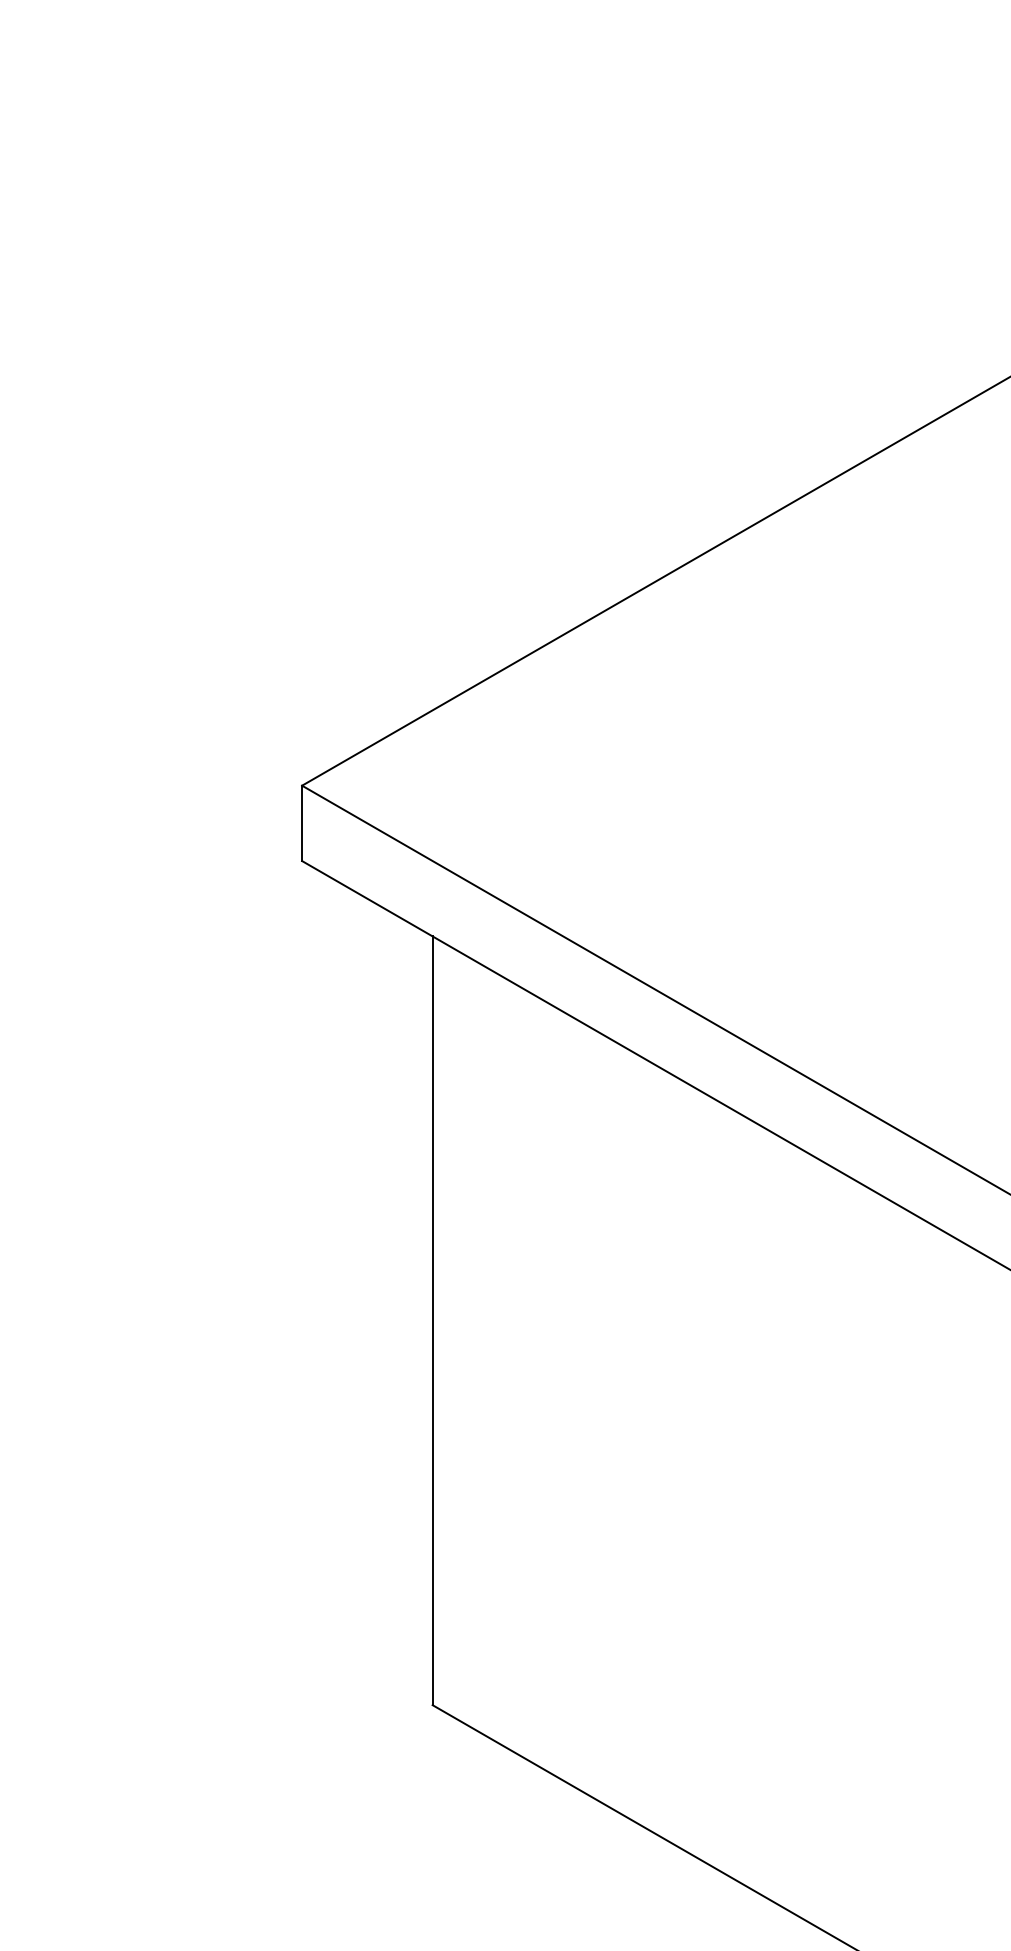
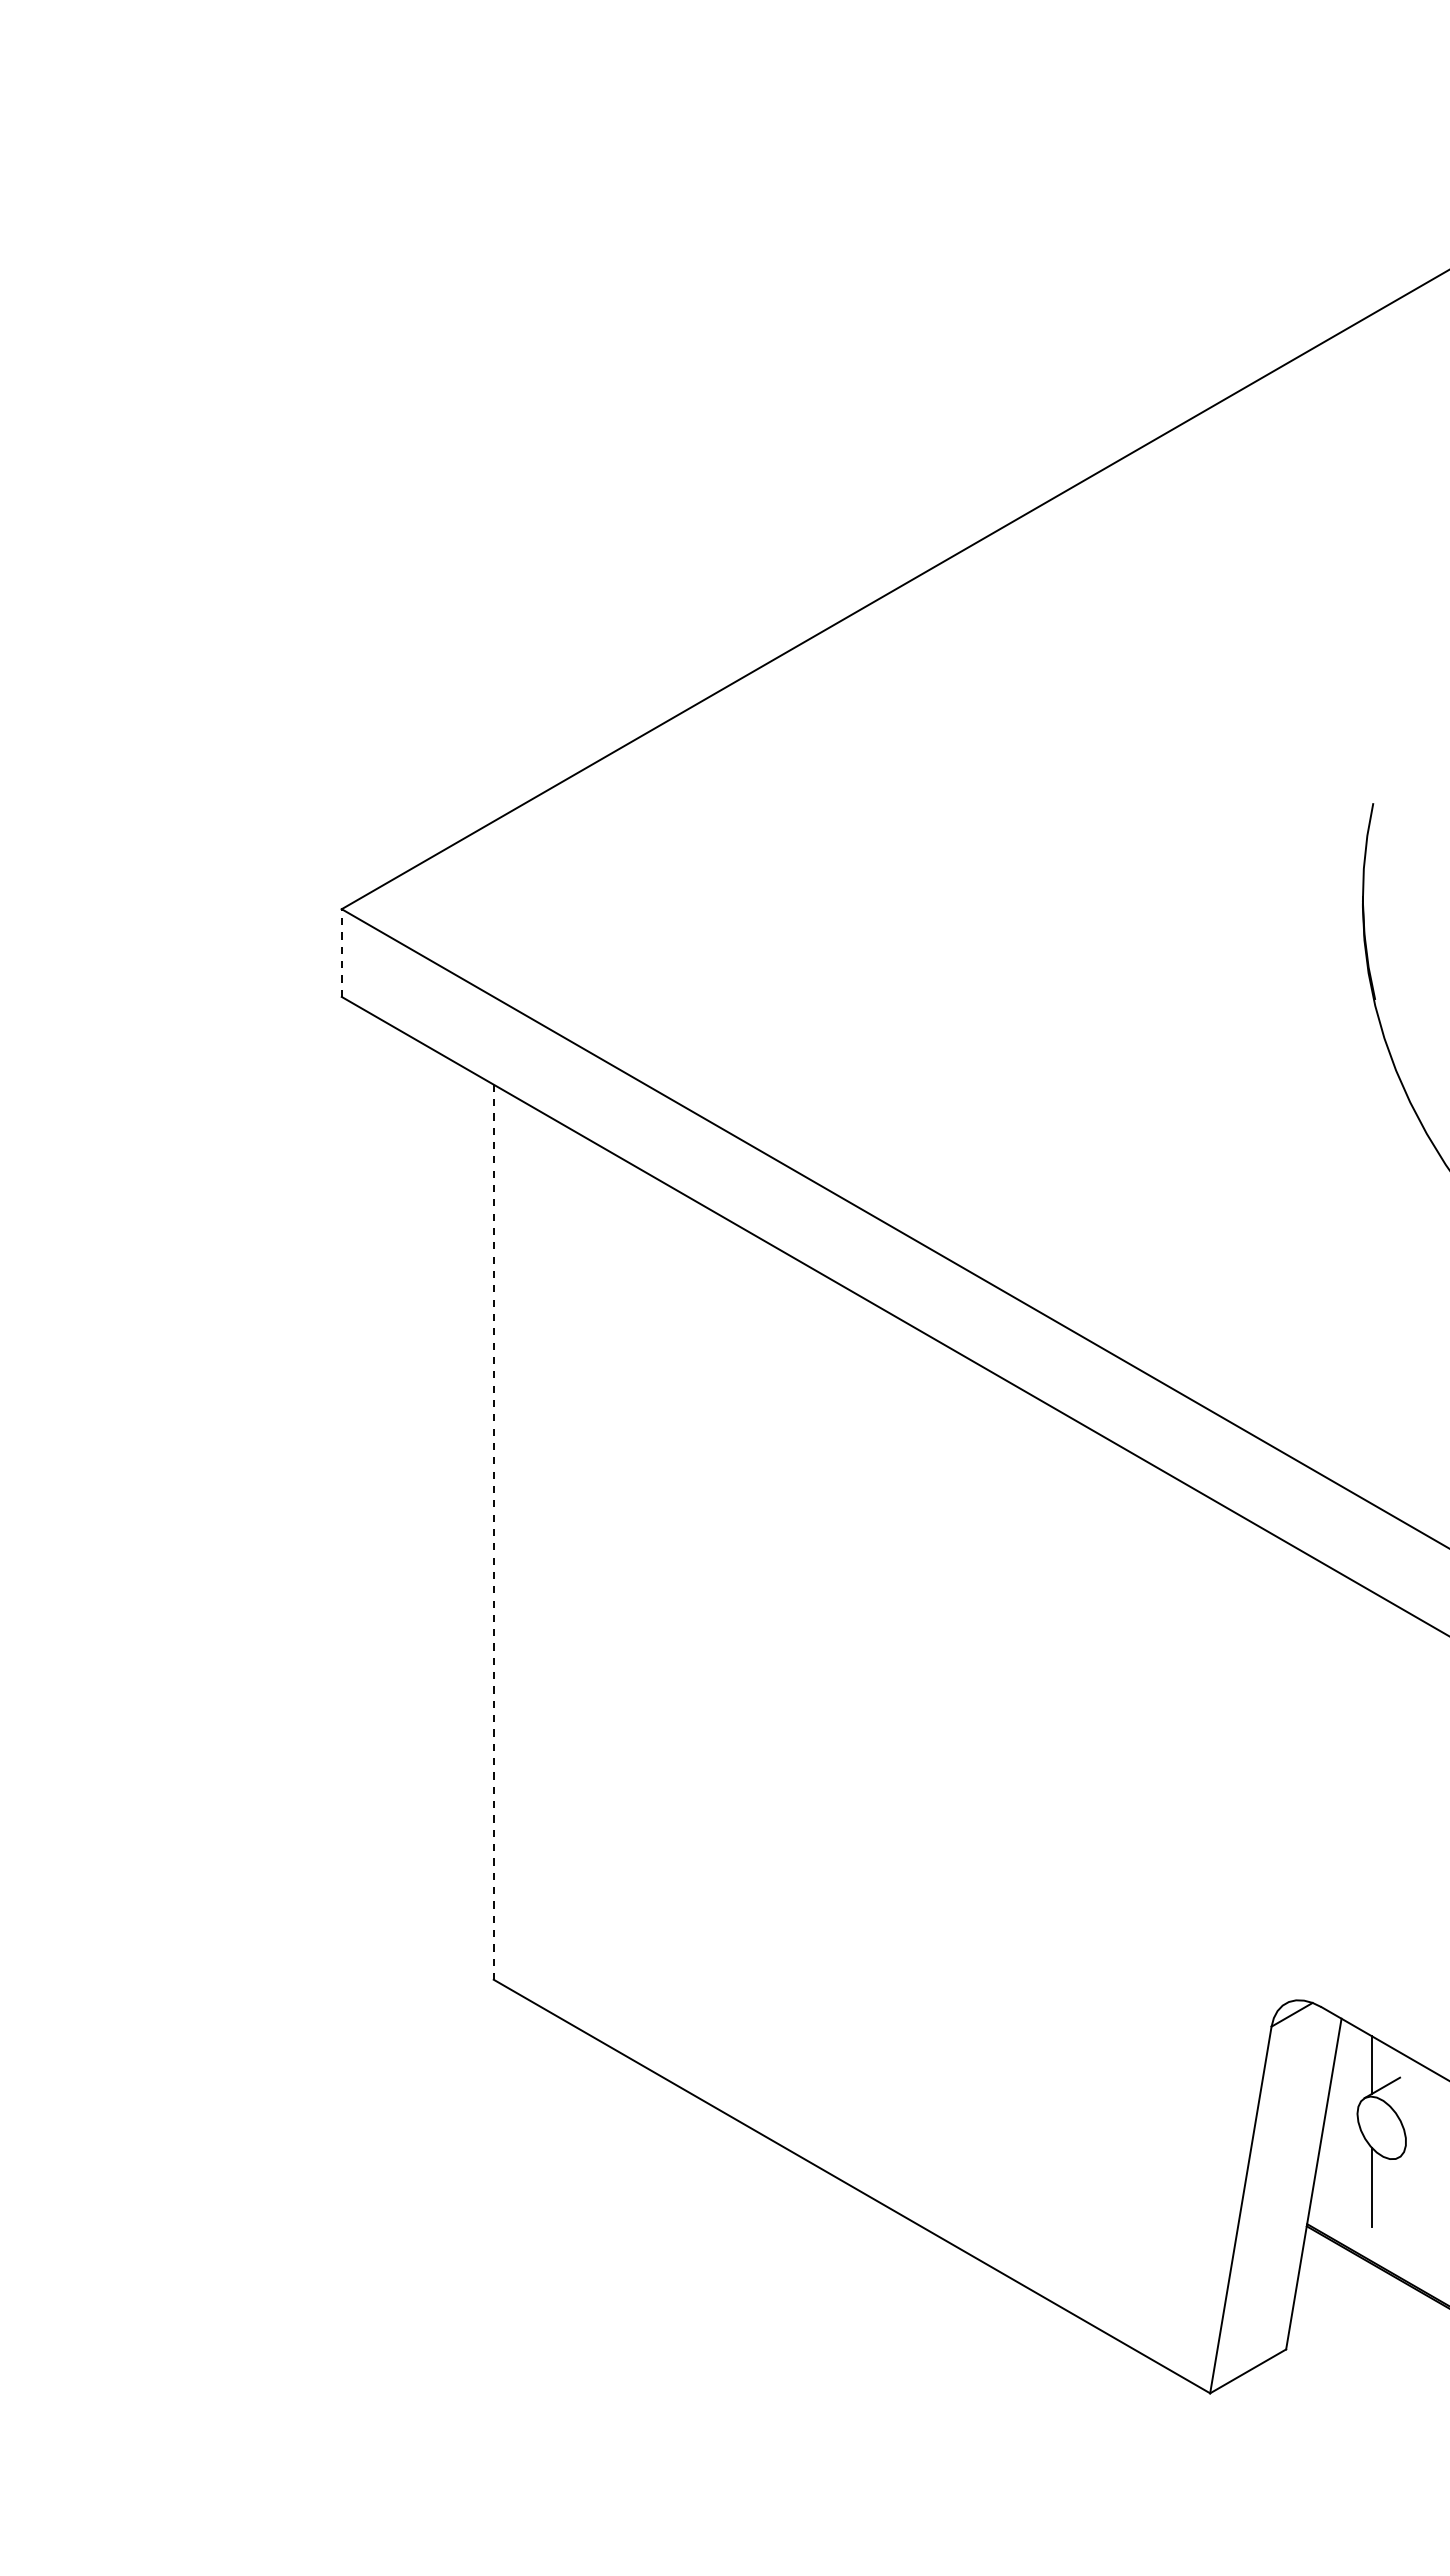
line: (301, 823) -> (341, 953), solid -> dashed
line: (432, 1321) -> (493, 1532), solid -> dashed

